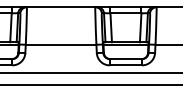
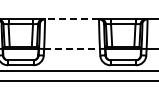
line: (60, 7) -> (71, 19), solid -> dashed
line: (61, 45) -> (72, 49), solid -> dashed

